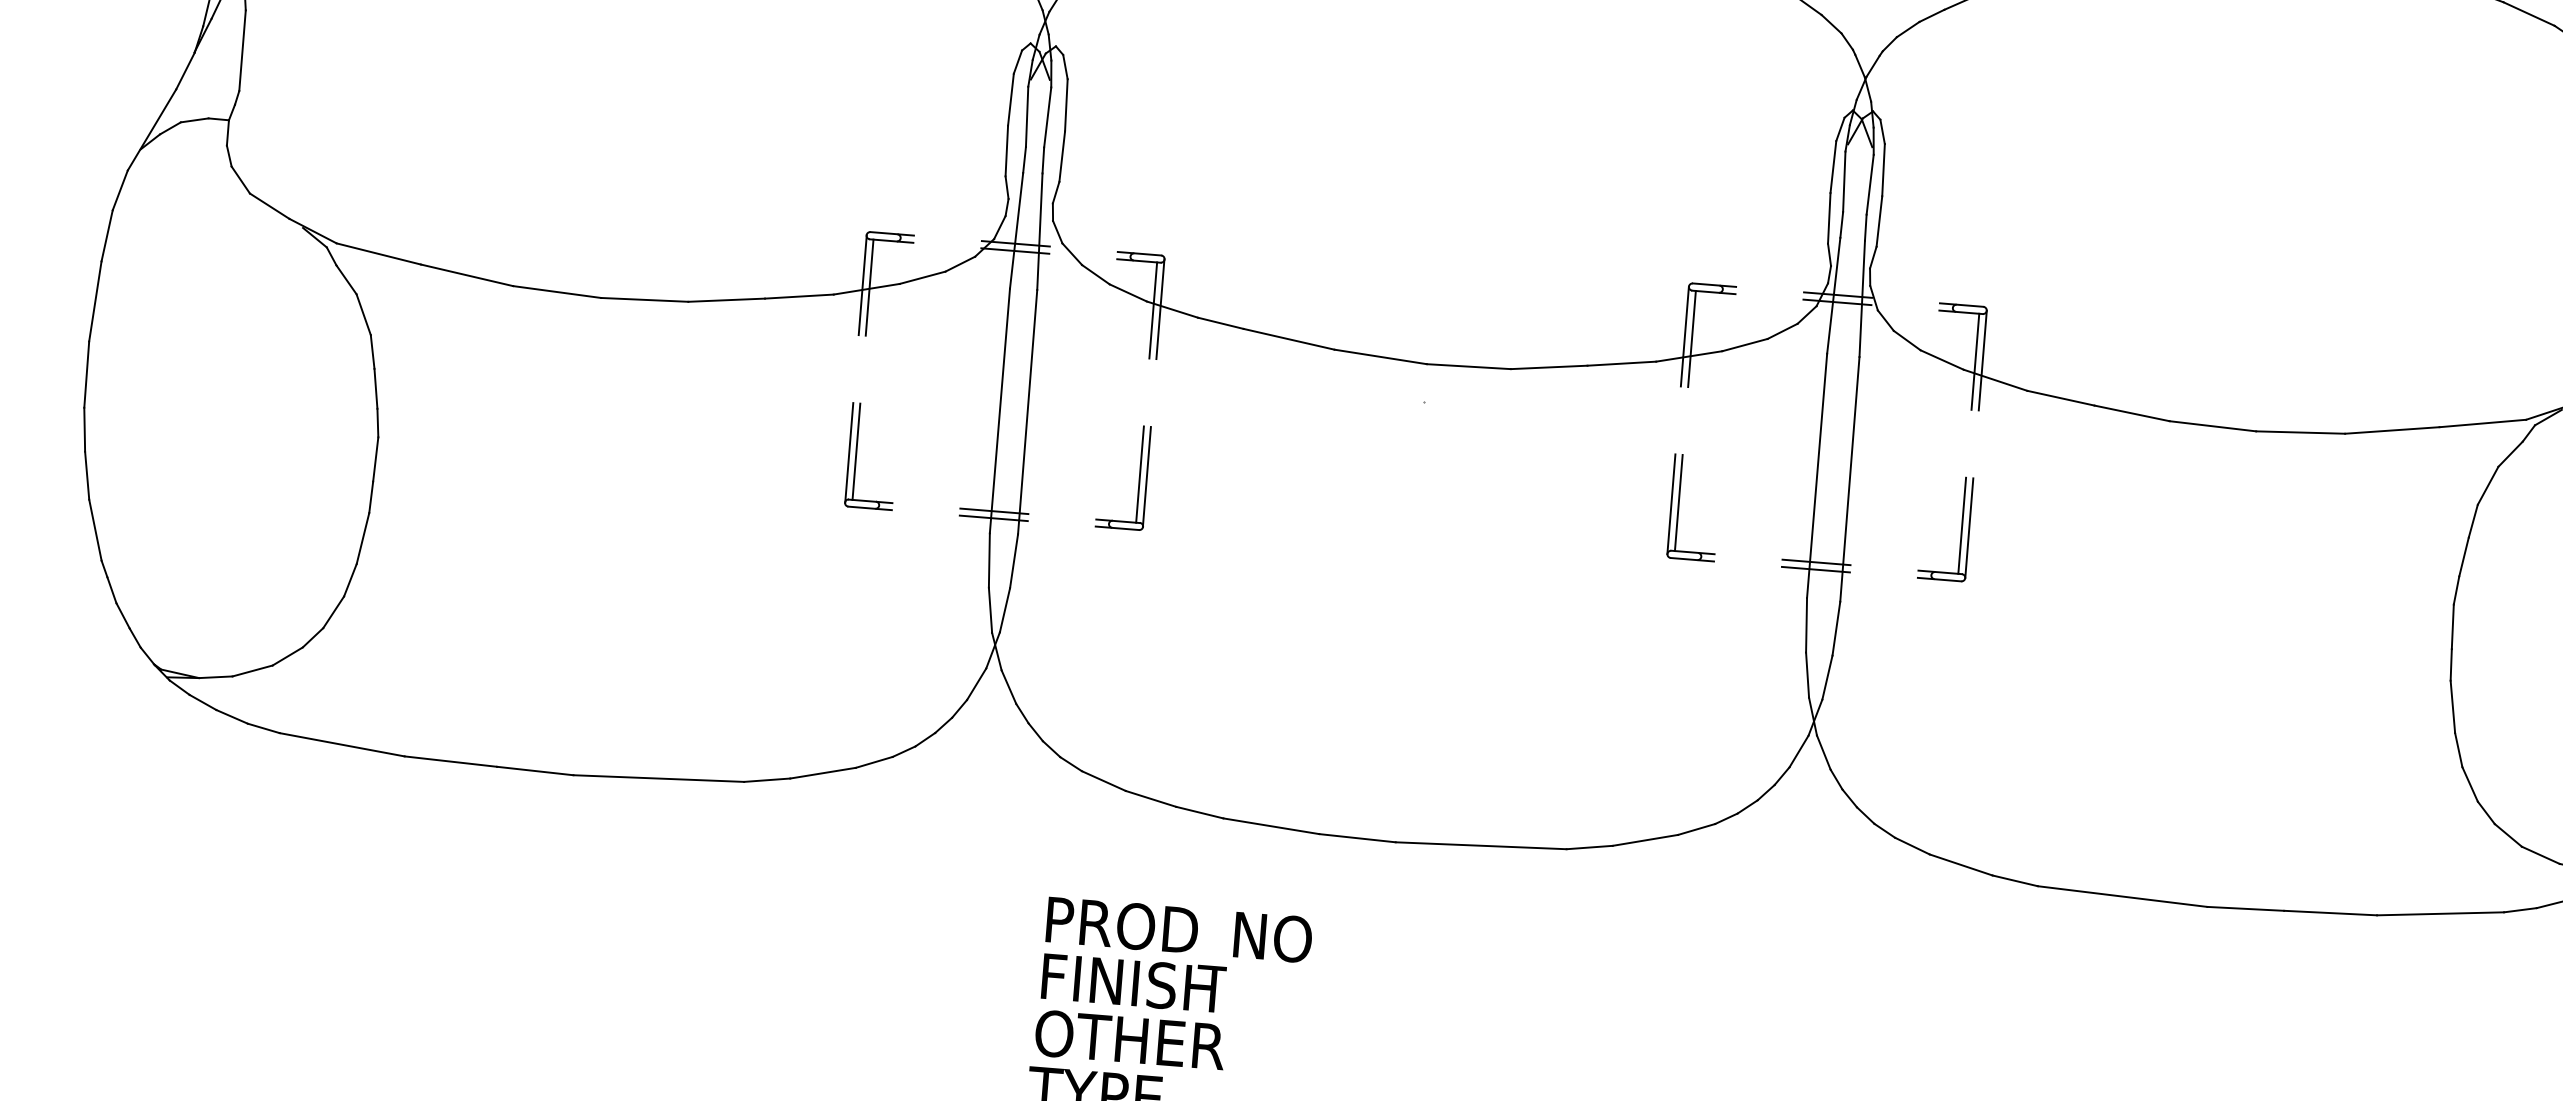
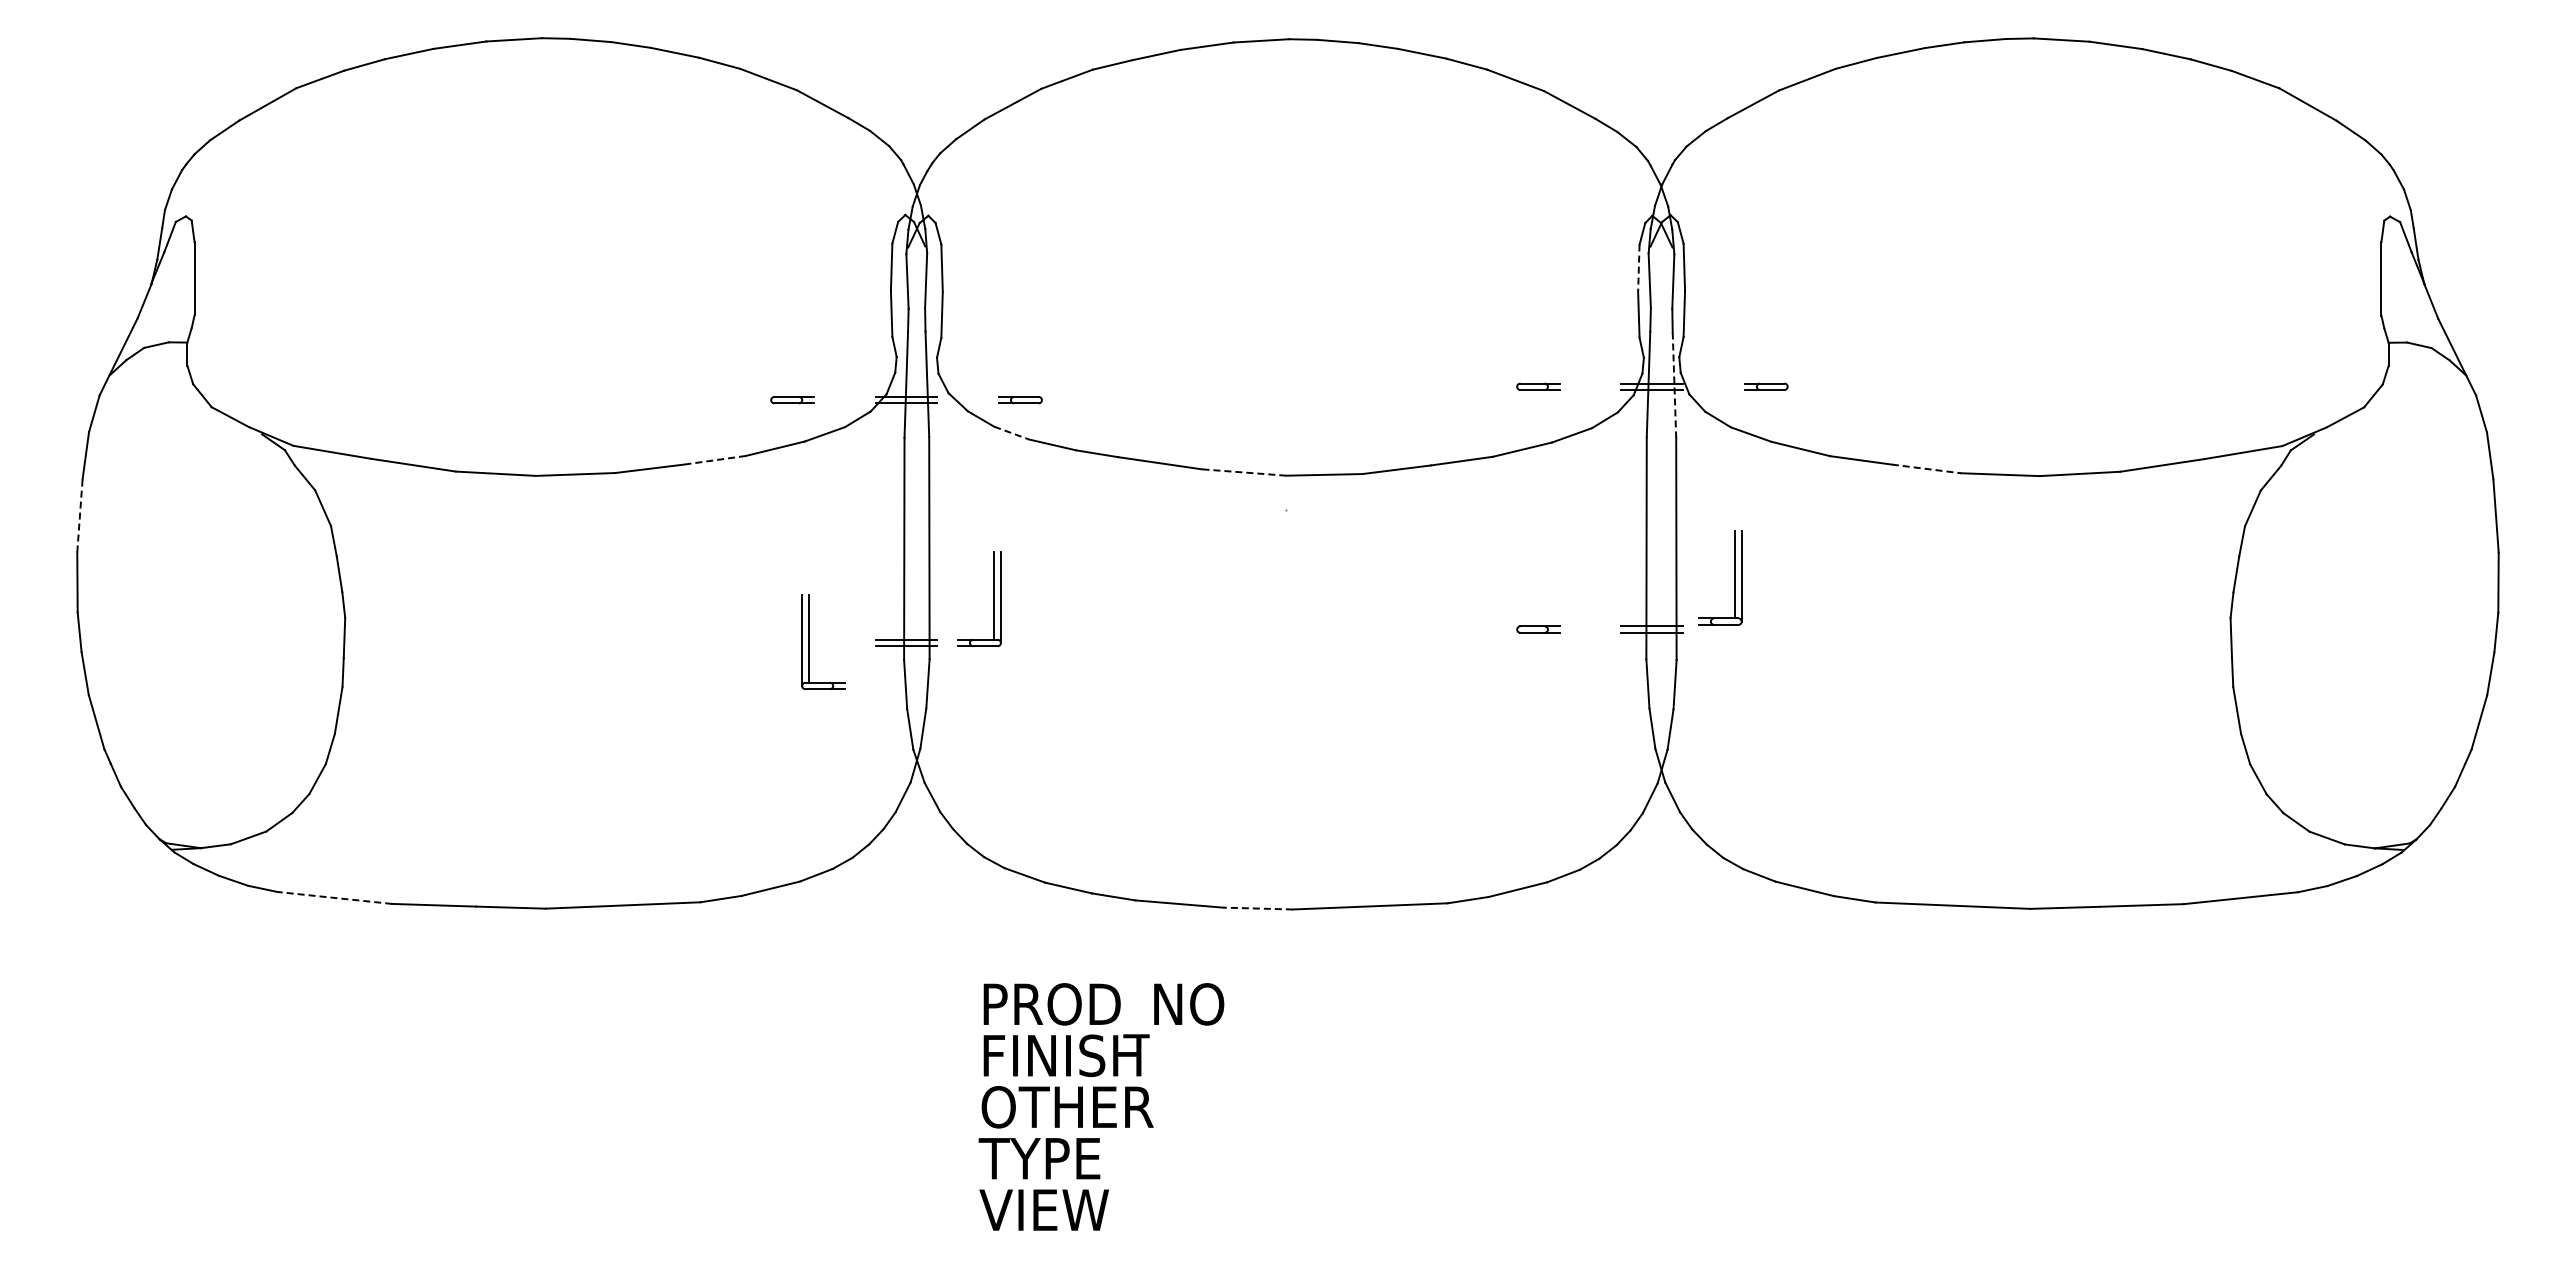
line: (1832, 167) -> (1638, 268), solid -> dashed
line: (862, 285) -> (771, 445), removed
line: (869, 286) -> (777, 446), removed
line: (1128, 293) -> (1011, 433), solid -> dashed
line: (798, 296) -> (714, 460), solid -> dashed
line: (1862, 299) -> (1674, 385), solid -> dashed
line: (94, 301) -> (79, 515), solid -> dashed
line: (1153, 309) -> (1035, 446), removed
line: (1160, 309) -> (1041, 445), removed
line: (1685, 336) -> (1517, 431), removed
line: (1691, 338) -> (1523, 433), removed
line: (1380, 356) -> (1243, 472), solid -> dashed
line: (1982, 359) -> (1787, 431), removed
line: (1975, 361) -> (1781, 433), removed
line: (2132, 412) -> (1926, 468), solid -> dashed
part: (856, 455) -> (809, 642), moved
part: (1138, 478) -> (993, 599), moved
line: (1678, 502) -> (1523, 582), removed
line: (1671, 504) -> (1517, 584), removed
part: (1961, 528) -> (1734, 577), moved
line: (341, 744) -> (334, 897), solid -> dashed
line: (1357, 838) -> (1258, 908), solid -> dashed

